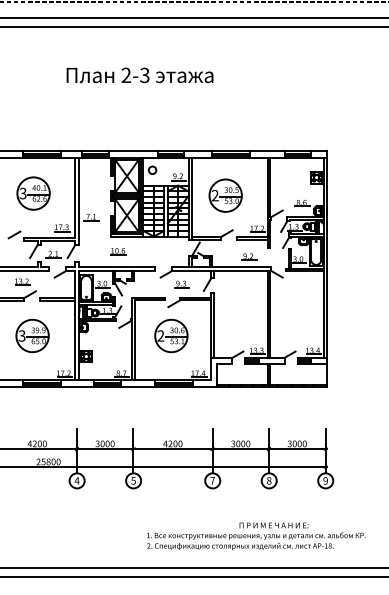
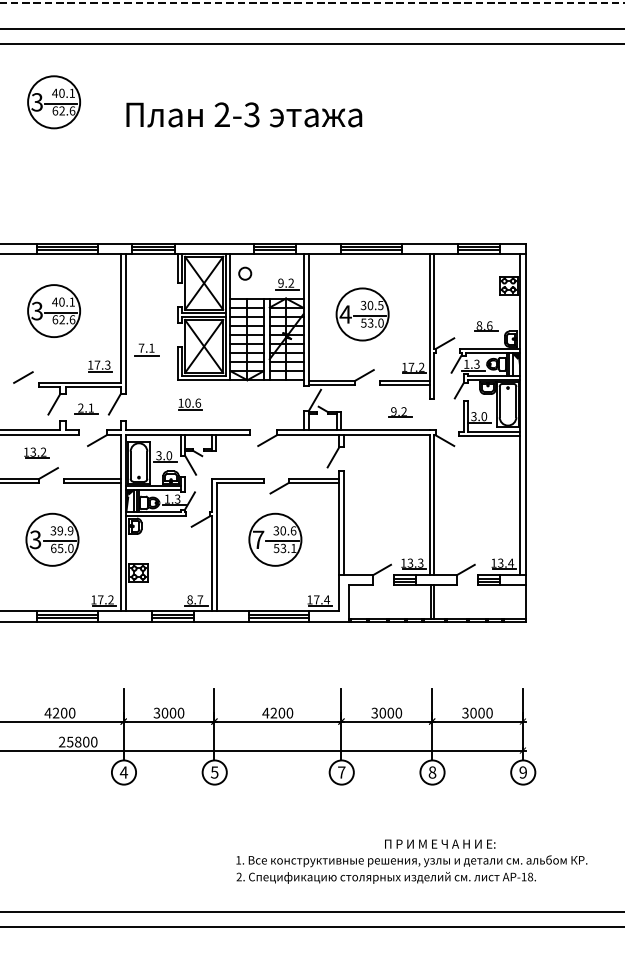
part: (33, 63) -> (53, 102), added
text: (139, 75) -> (243, 115), moved
text: (214, 195) -> (344, 314), 2 -> 4
part: (181, 284) -> (291, 457), removed
text: (160, 335) -> (257, 539), 2 -> 7

